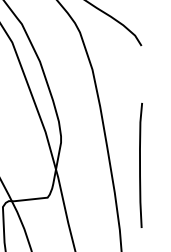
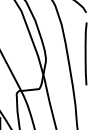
line: (139, 164) -> (85, 53), moved

